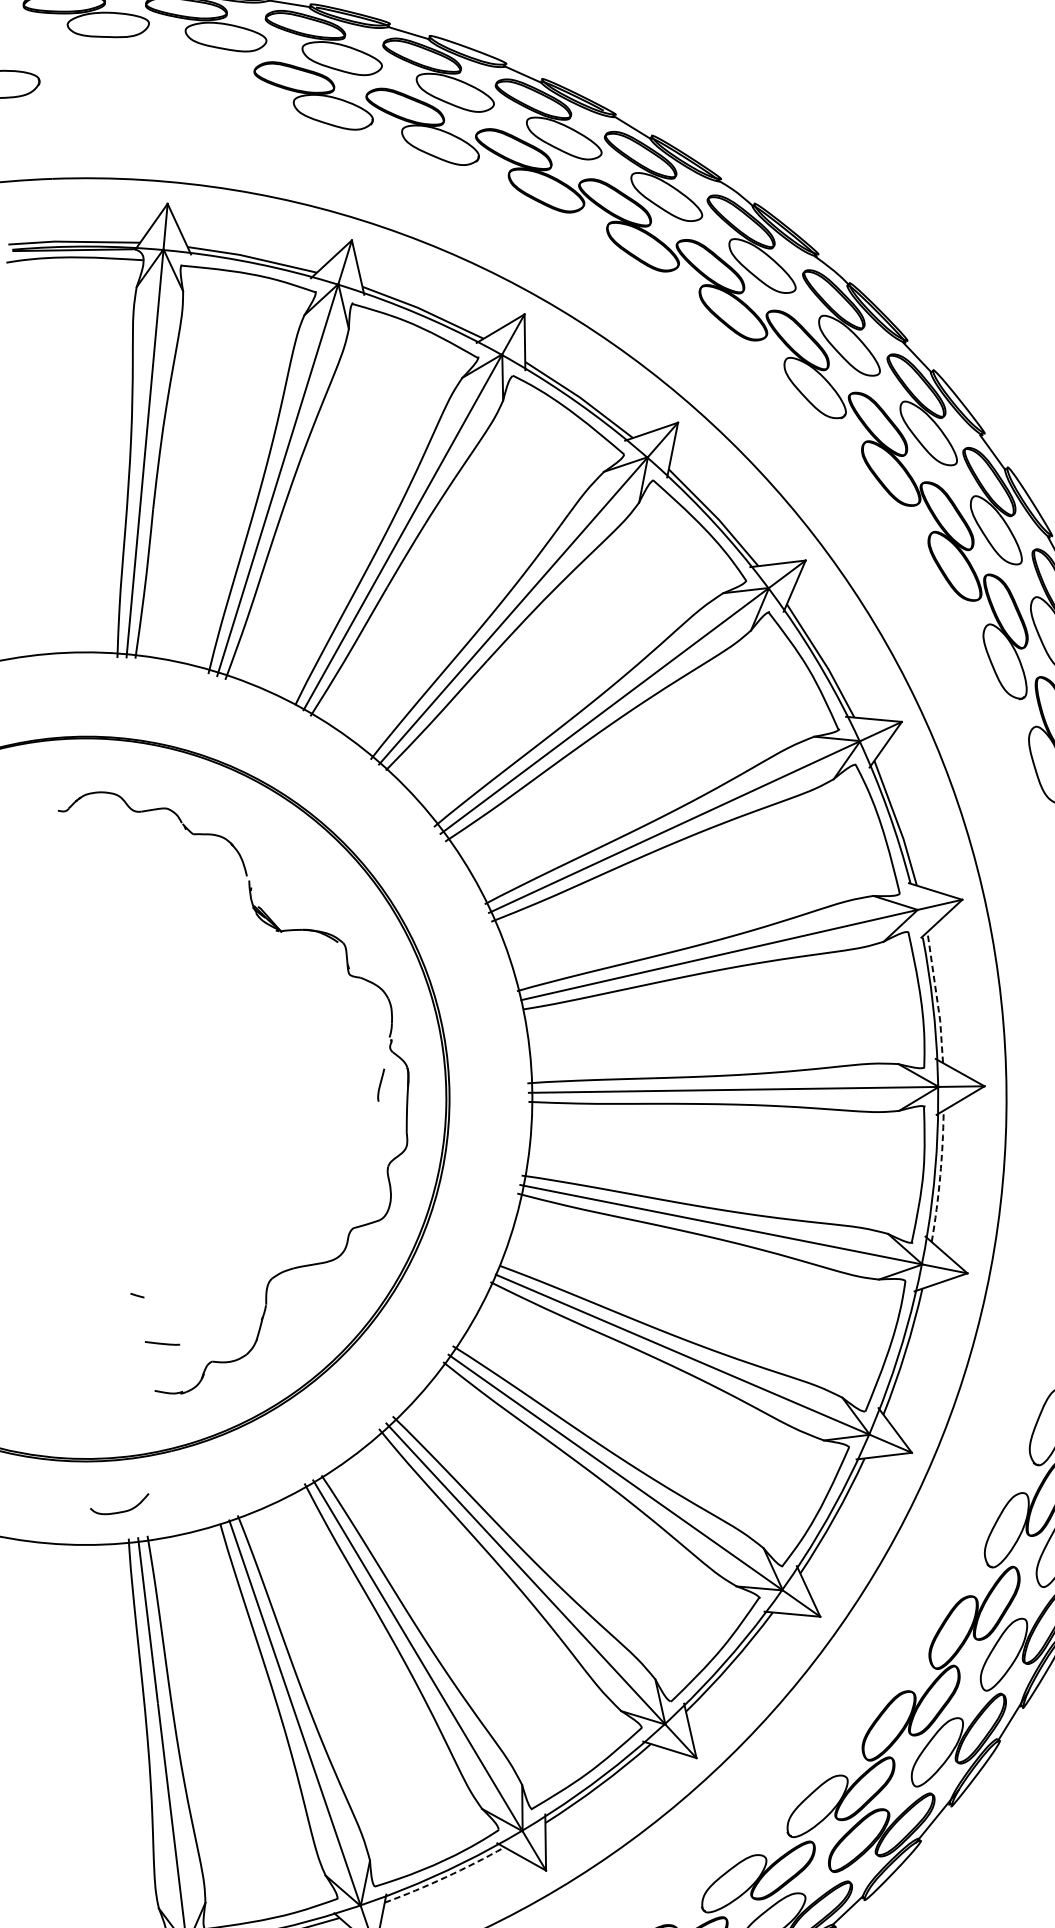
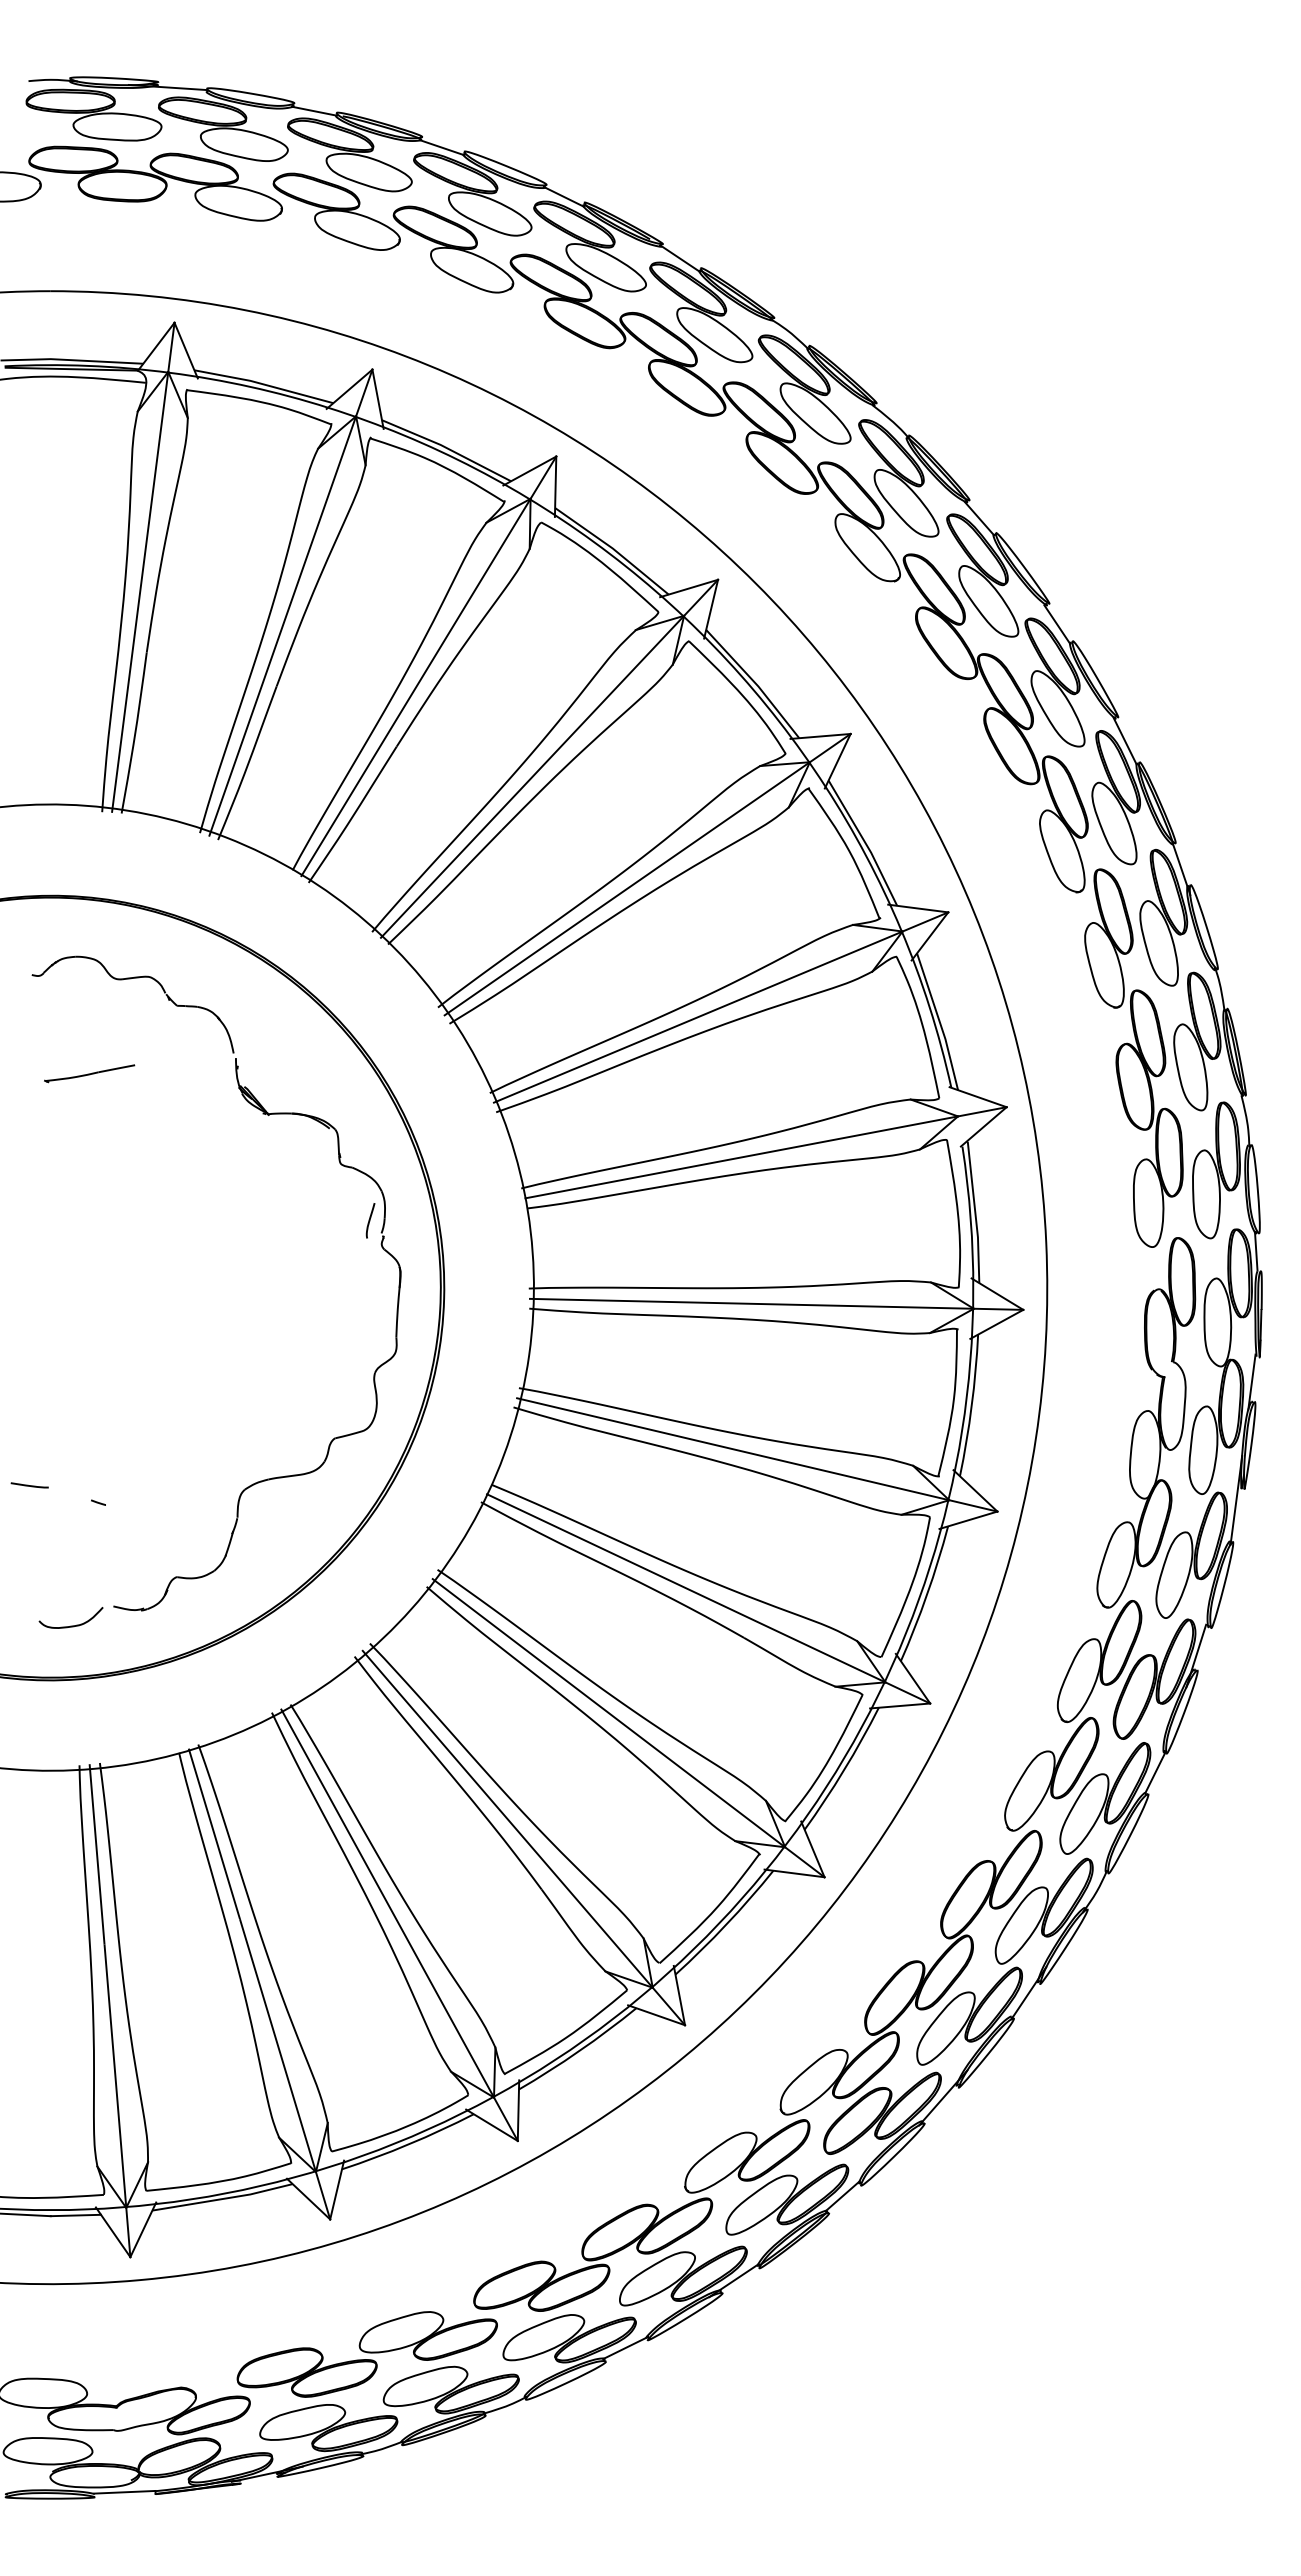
part: (145, 75) -> (155, 183), added
part: (114, 899) -> (89, 1073), added
line: (937, 998) -> (975, 1212), dashed -> solid
curve: (381, 1084) -> (370, 1220), moved
arc: (939, 1176) -> (971, 1405), dashed -> solid
line: (162, 1343) -> (29, 1485), moved
curve: (119, 1511) -> (70, 1625), moved
arc: (445, 1877) -> (408, 2144), dashed -> solid

